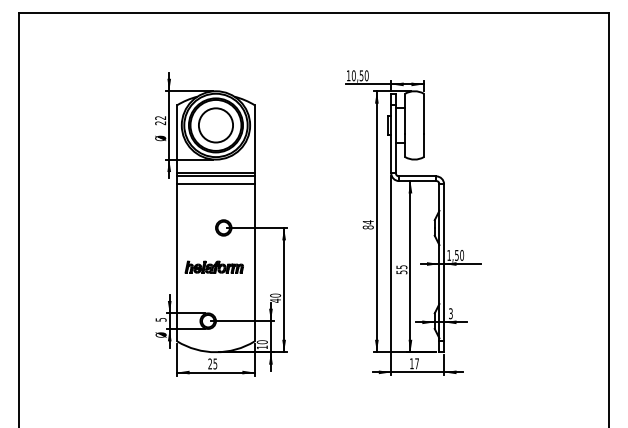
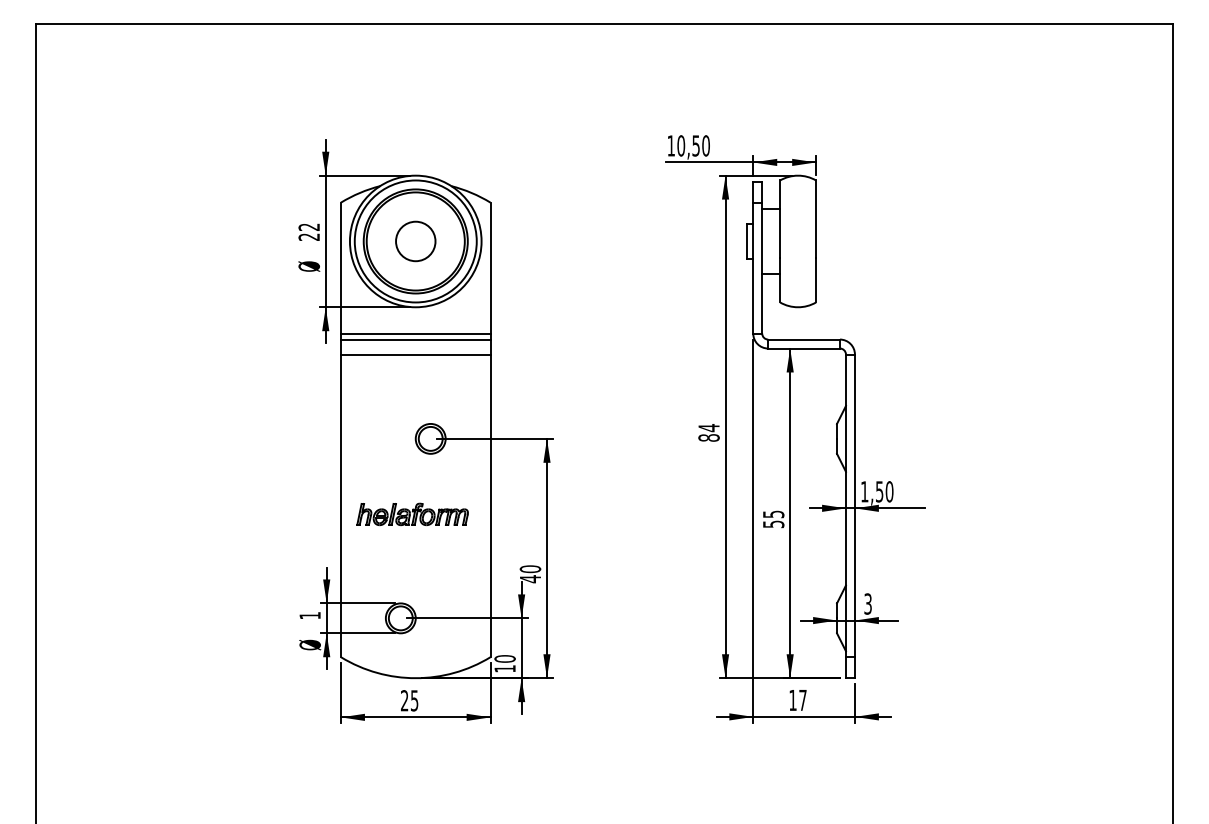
circle: (215, 125) -> (414, 241), size x0.6
text: (160, 319) -> (308, 615), 5 -> 1

